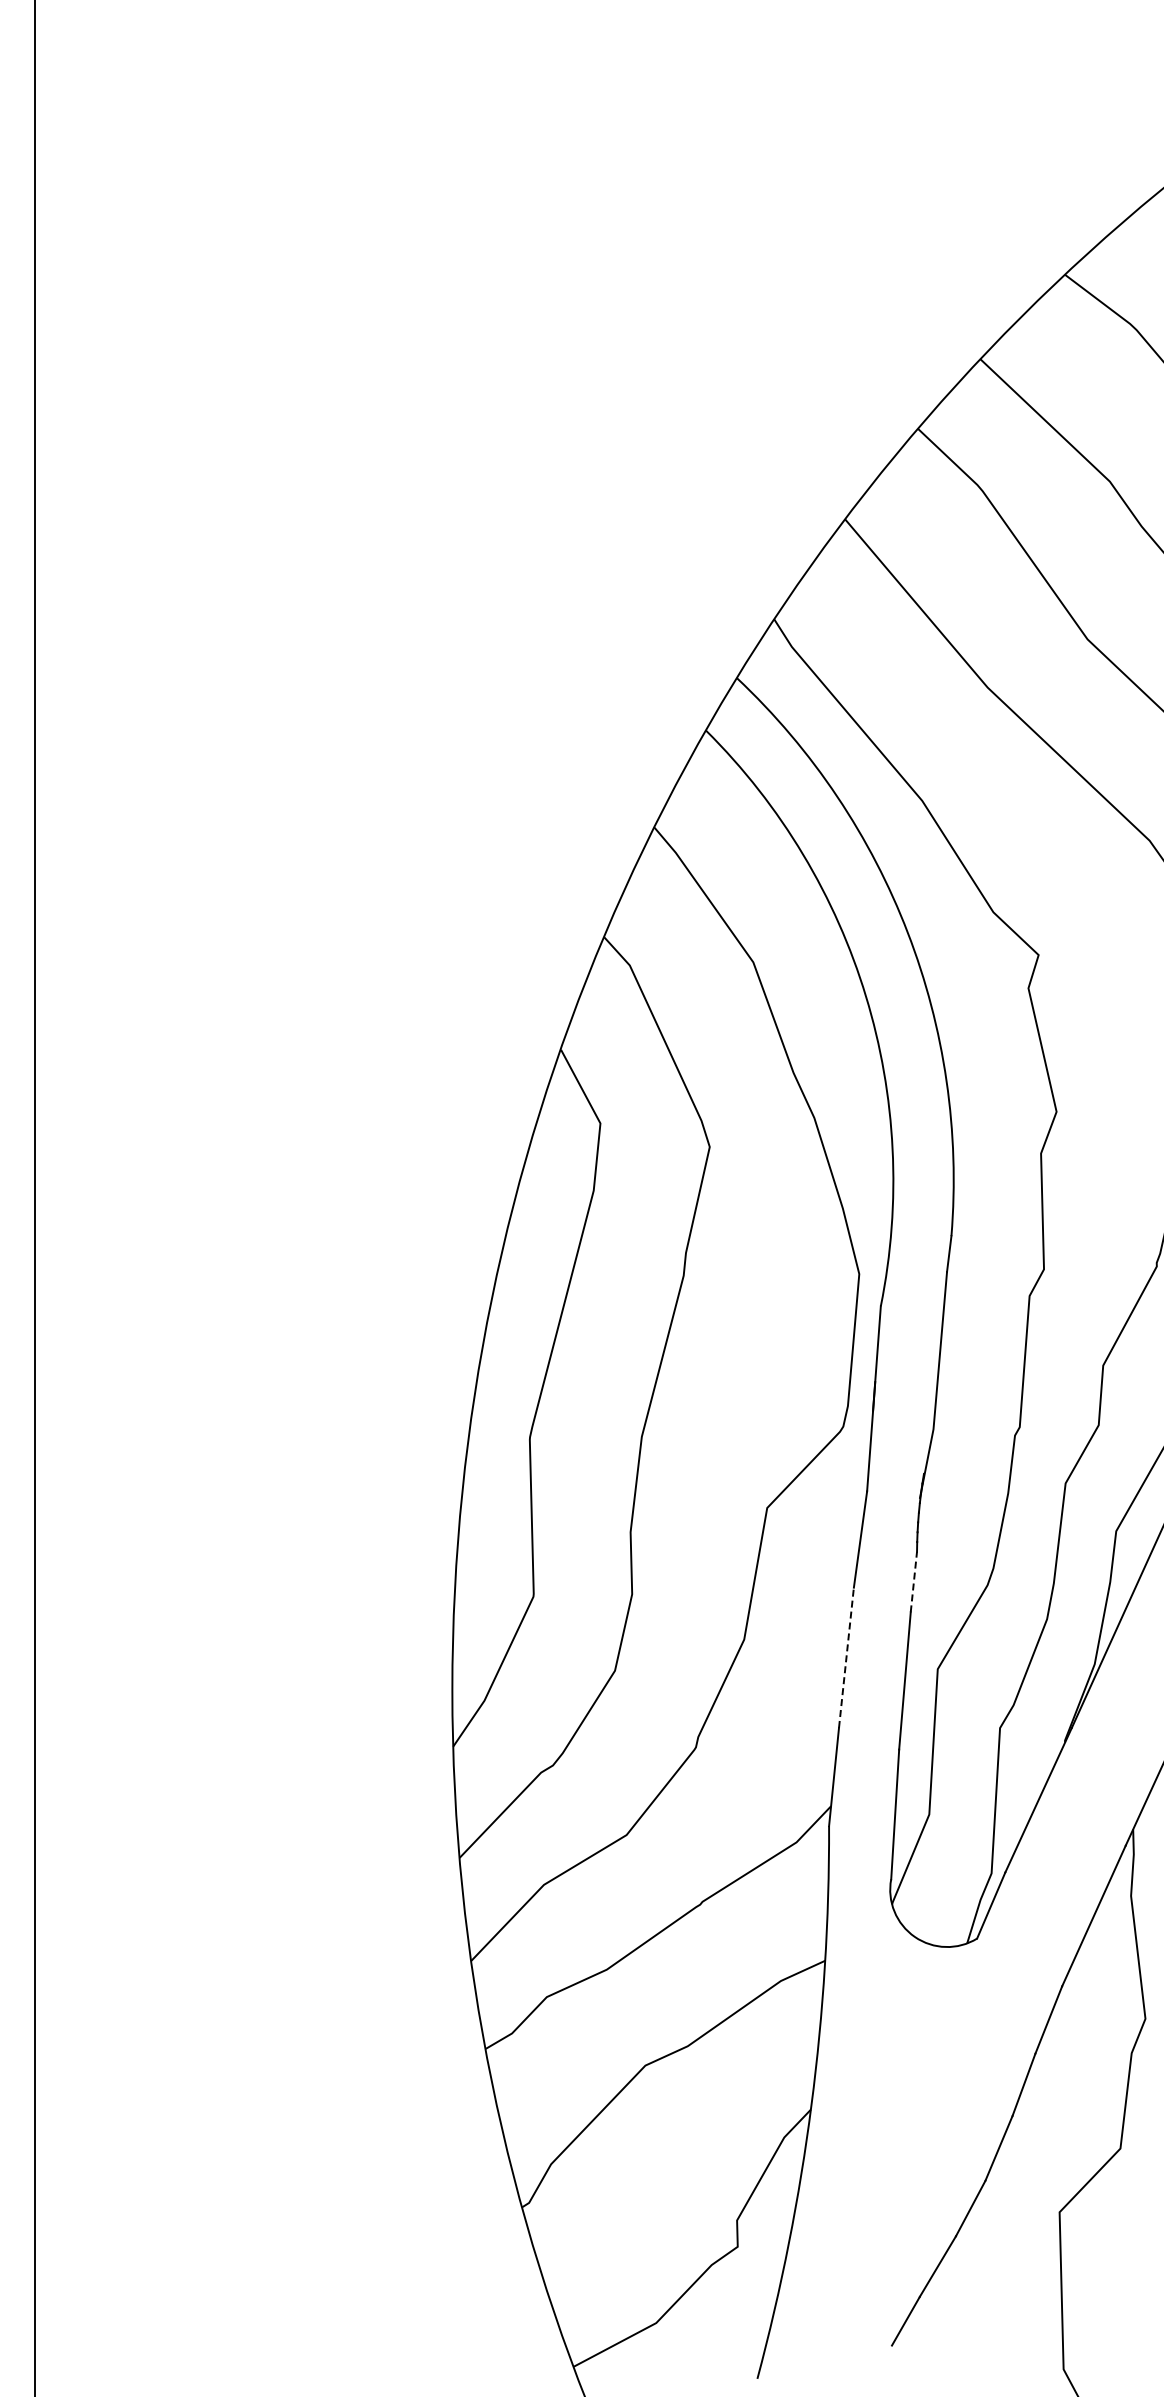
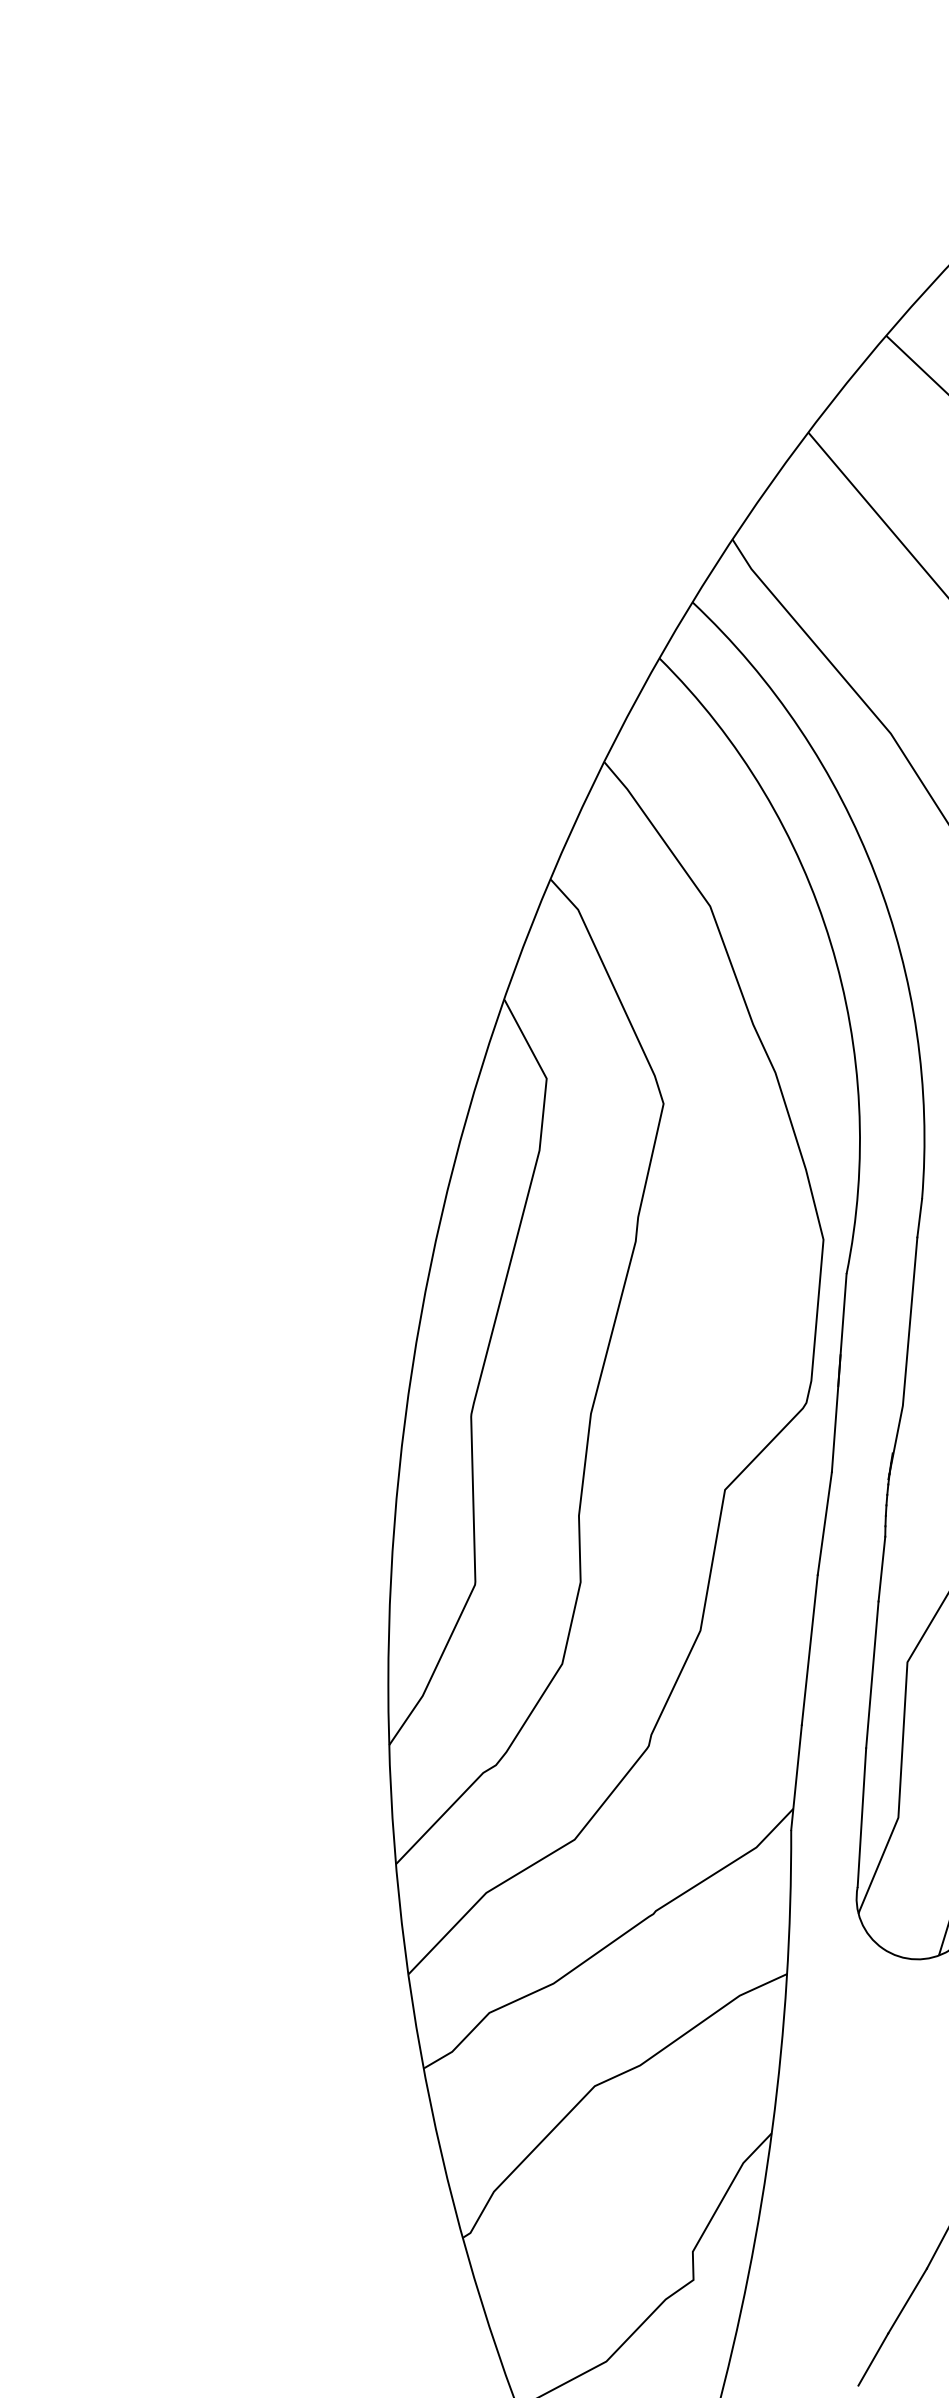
line: (913, 1581) -> (881, 1568), dashed -> solid
line: (846, 1657) -> (809, 1649), dashed -> solid

